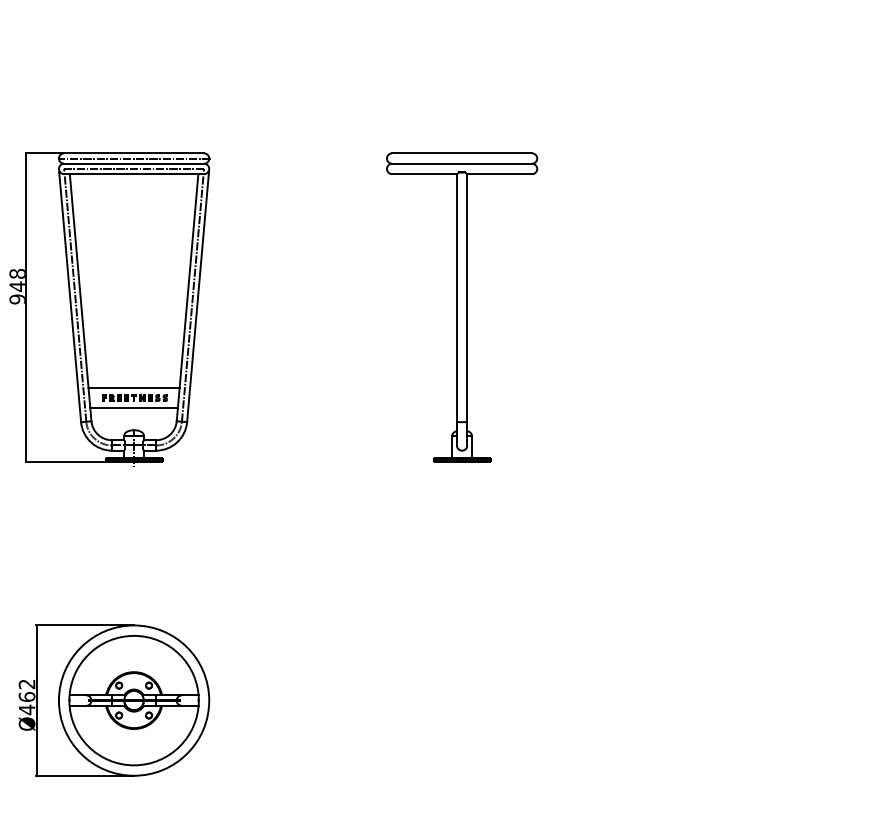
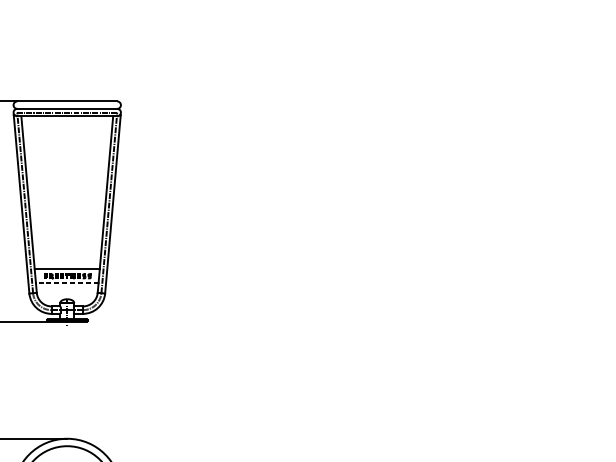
line: (133, 158) -> (66, 105), removed
part: (462, 307) -> (301, 211), removed
line: (134, 407) -> (67, 283), solid -> dashed

